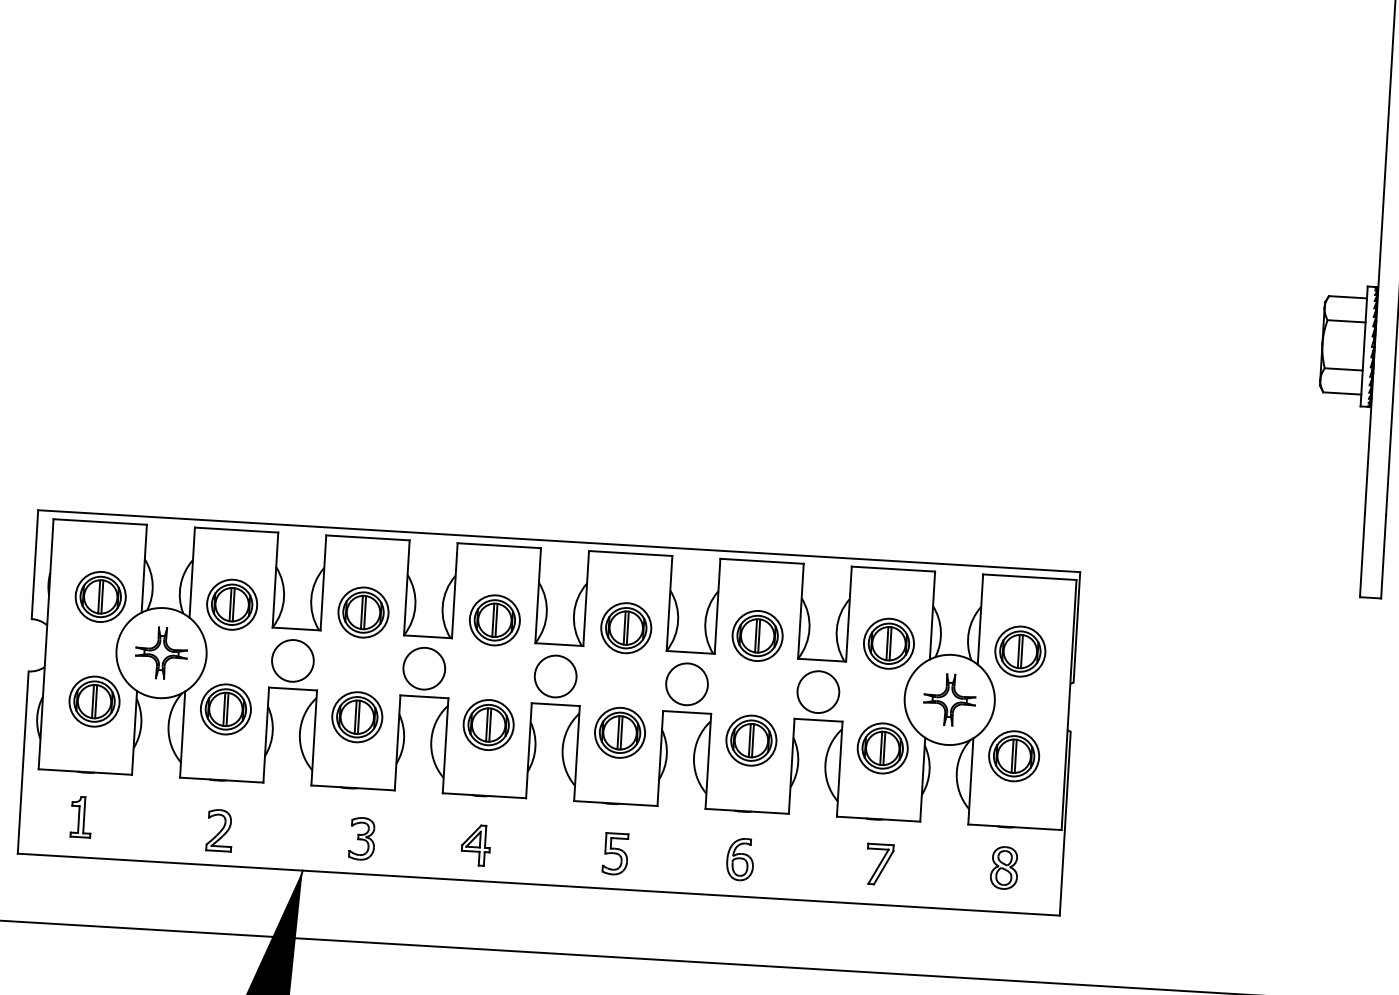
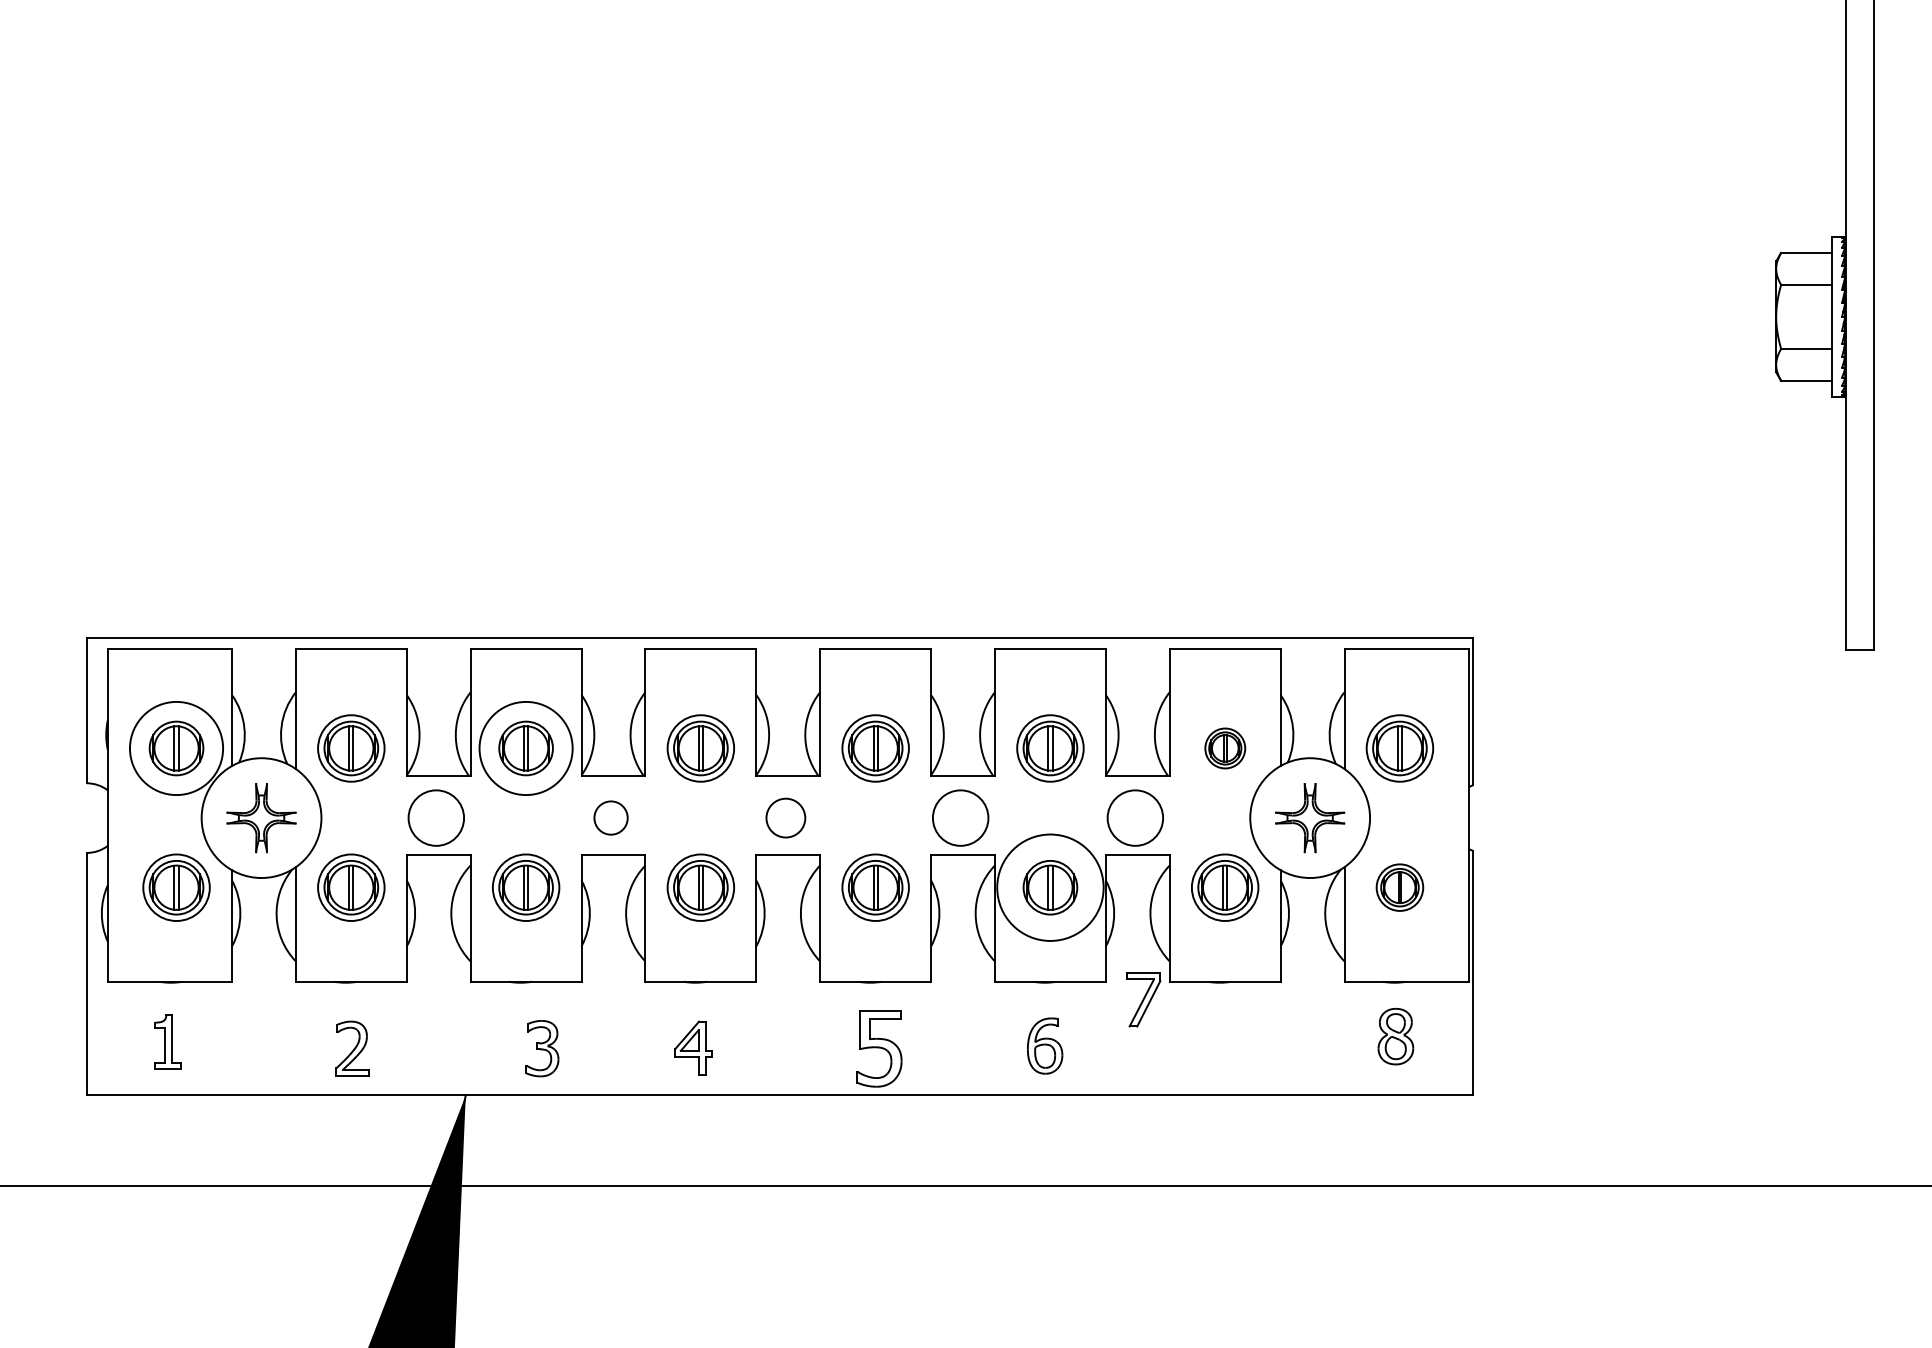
circle: (100, 596) -> (176, 748), size x1.4
circle: (363, 612) -> (525, 748), size x1.4
part: (889, 643) -> (1225, 748), size x0.6
circle: (423, 668) -> (610, 817), size x0.6
circle: (555, 676) -> (785, 817), size x0.7
circle: (751, 740) -> (1050, 887), size x1.6
part: (1013, 756) -> (1399, 887), size x0.7
part: (615, 853) -> (878, 1048), size x1.4
part: (879, 864) -> (1143, 999), moved

